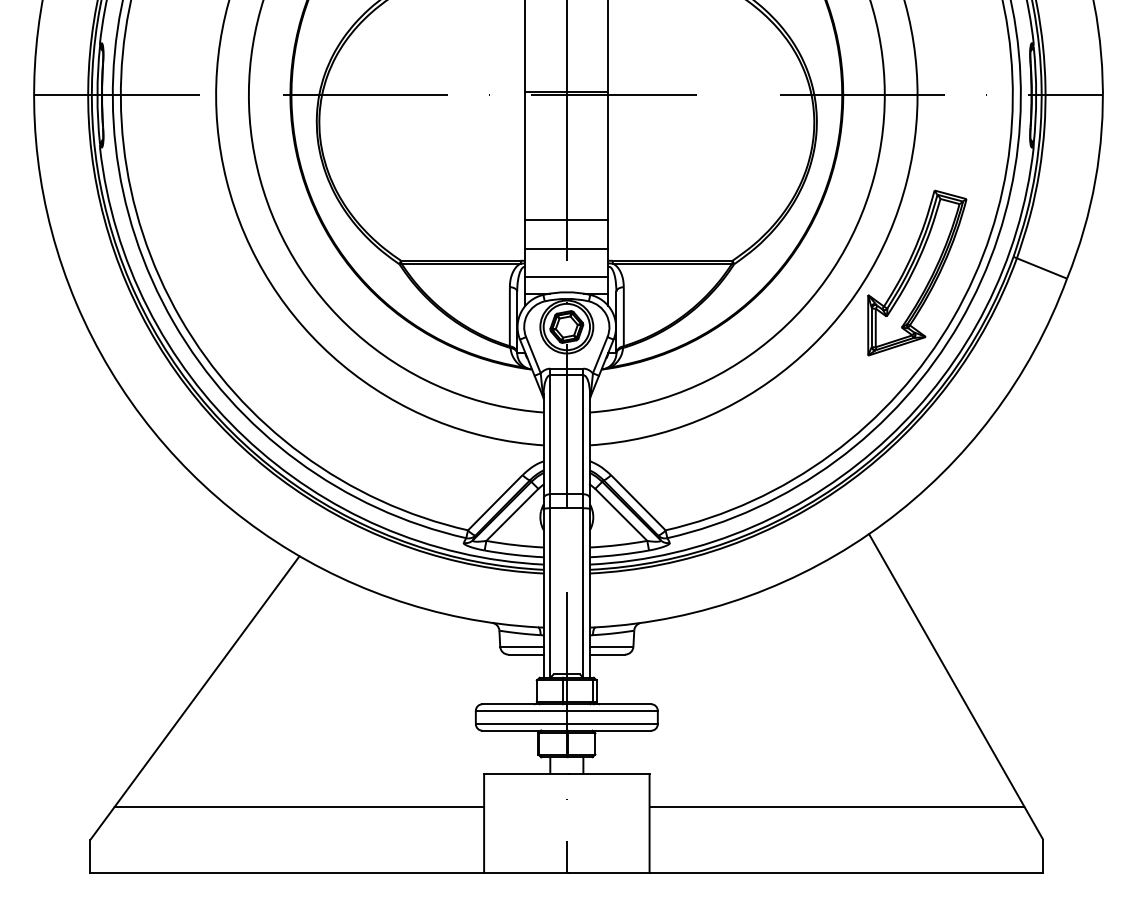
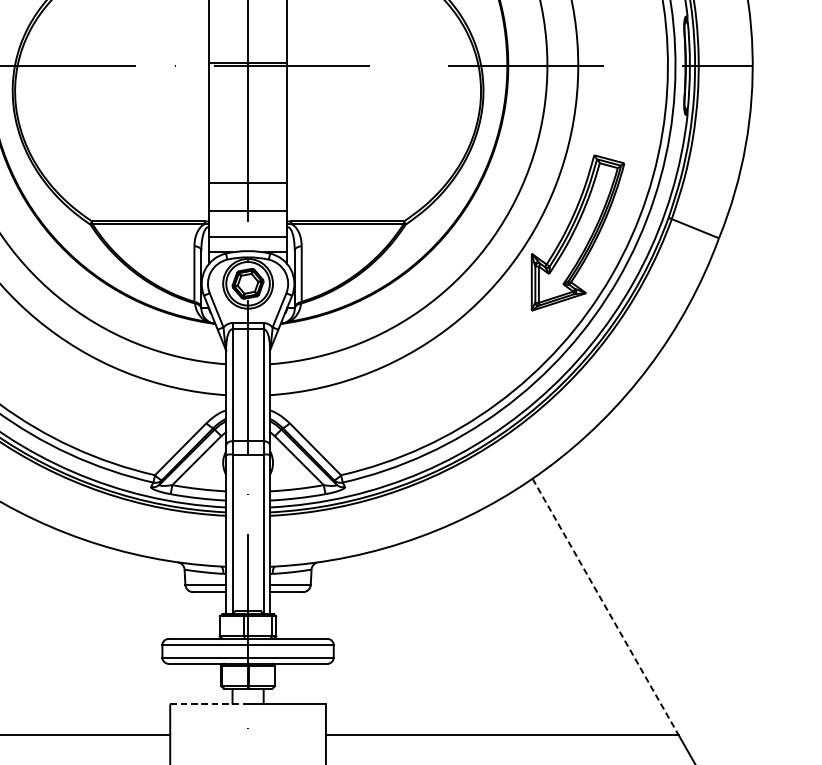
line: (946, 670) -> (605, 607), solid -> dashed
line: (526, 773) -> (210, 704), solid -> dashed

